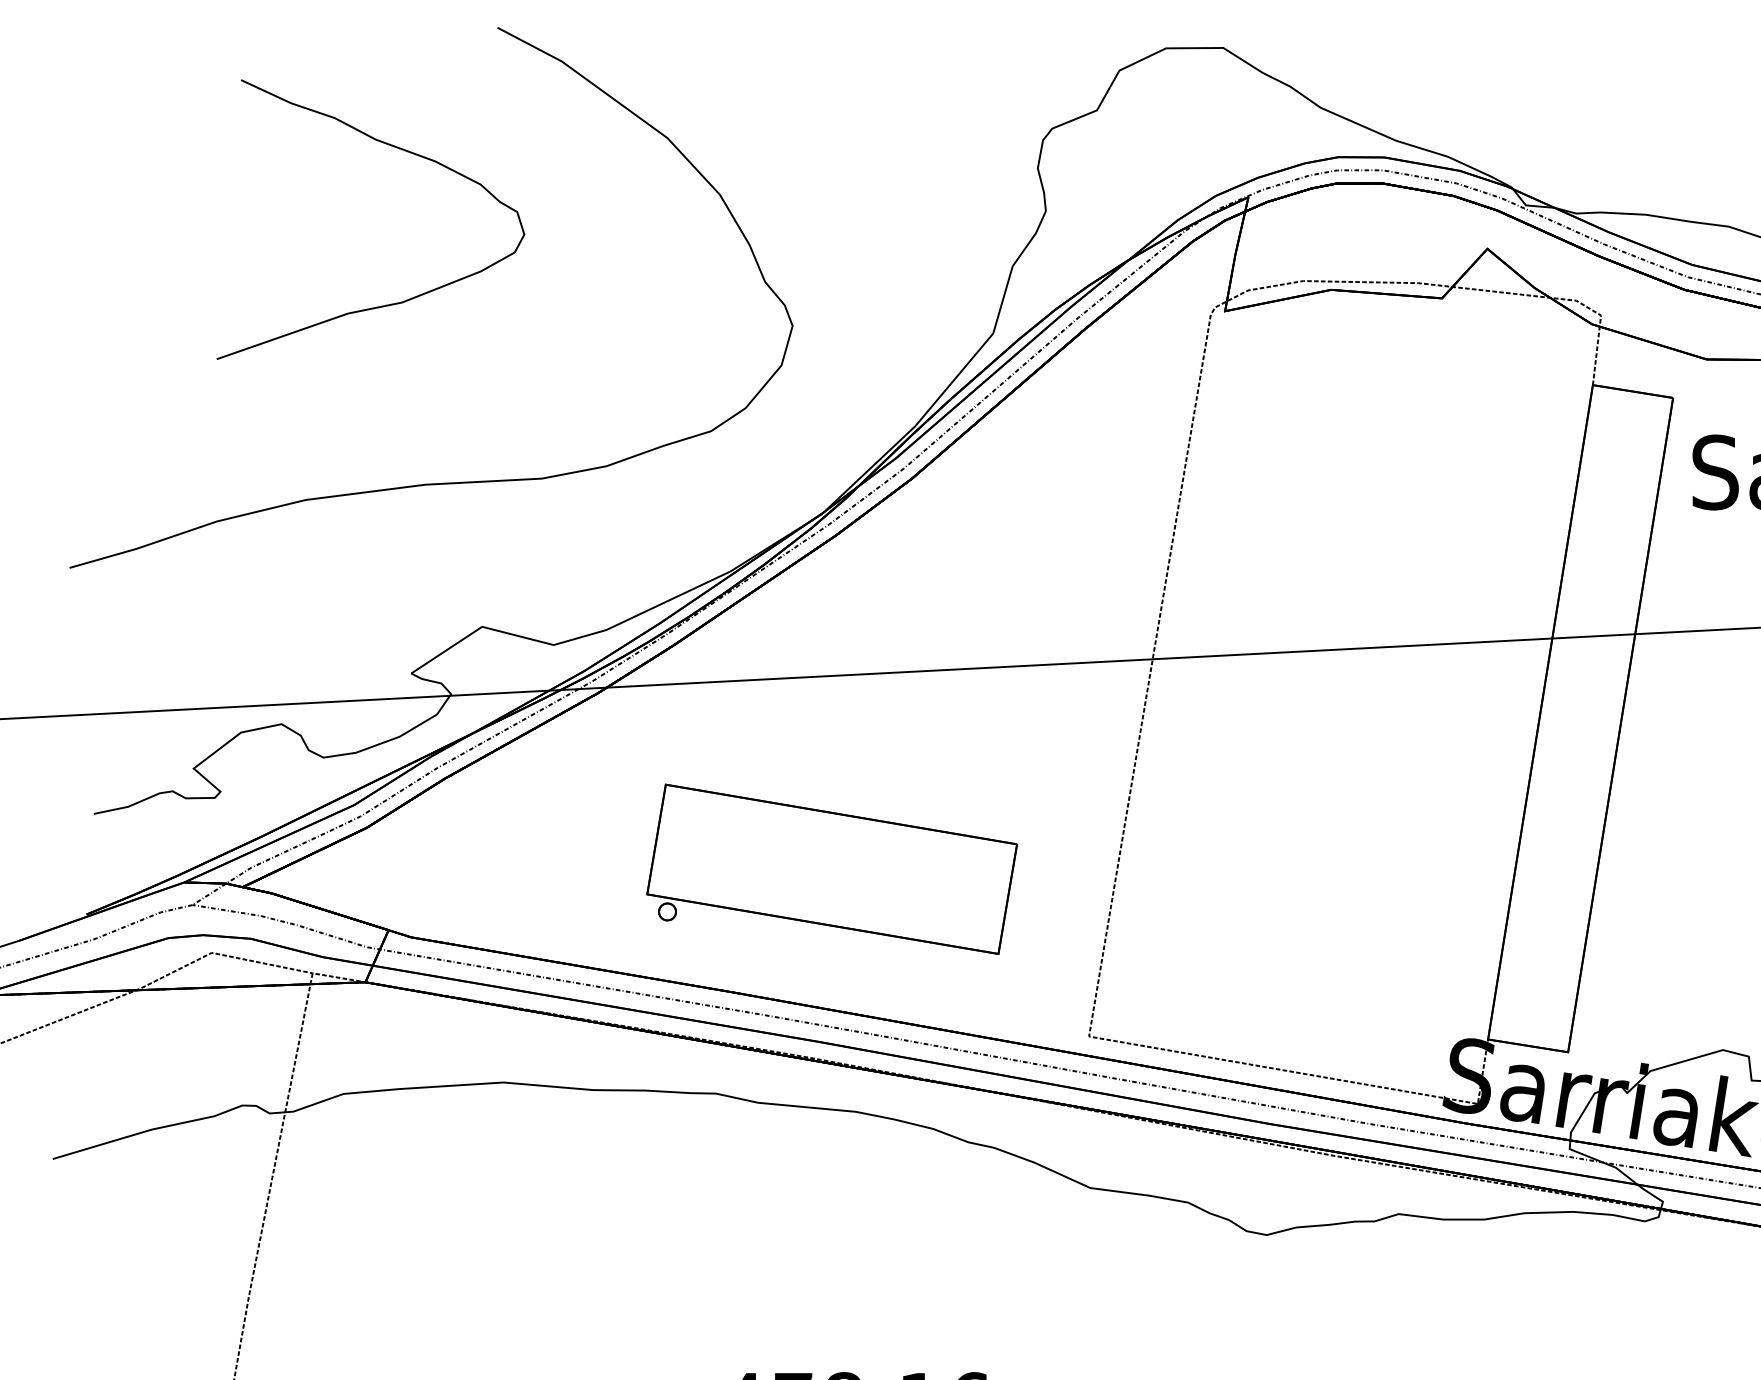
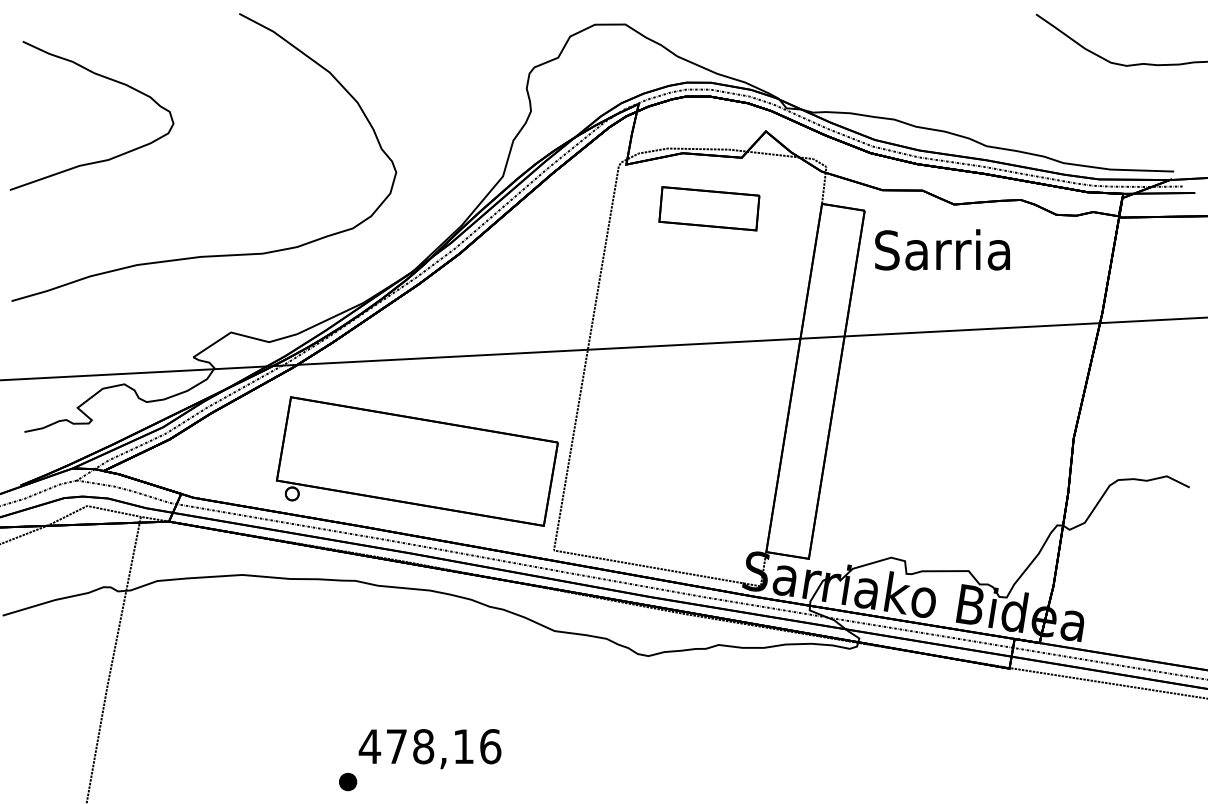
curve: (390, 147) -> (102, 77), moved
part: (1381, 393) -> (709, 208), added
part: (830, 869) -> (416, 461), size x1.43

